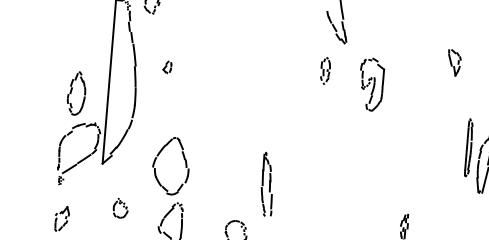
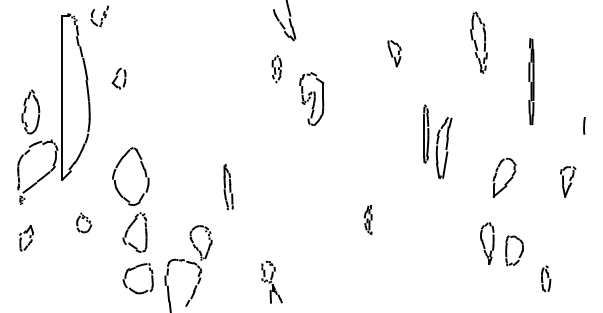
part: (454, 62) -> (394, 53), moved
part: (166, 67) -> (118, 78), size x1.67
part: (371, 84) -> (311, 98), moved
part: (267, 183) -> (228, 186), size x0.71

